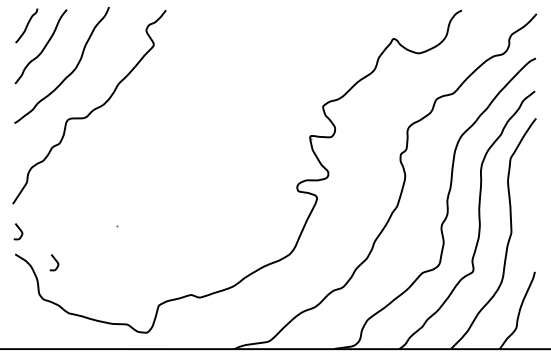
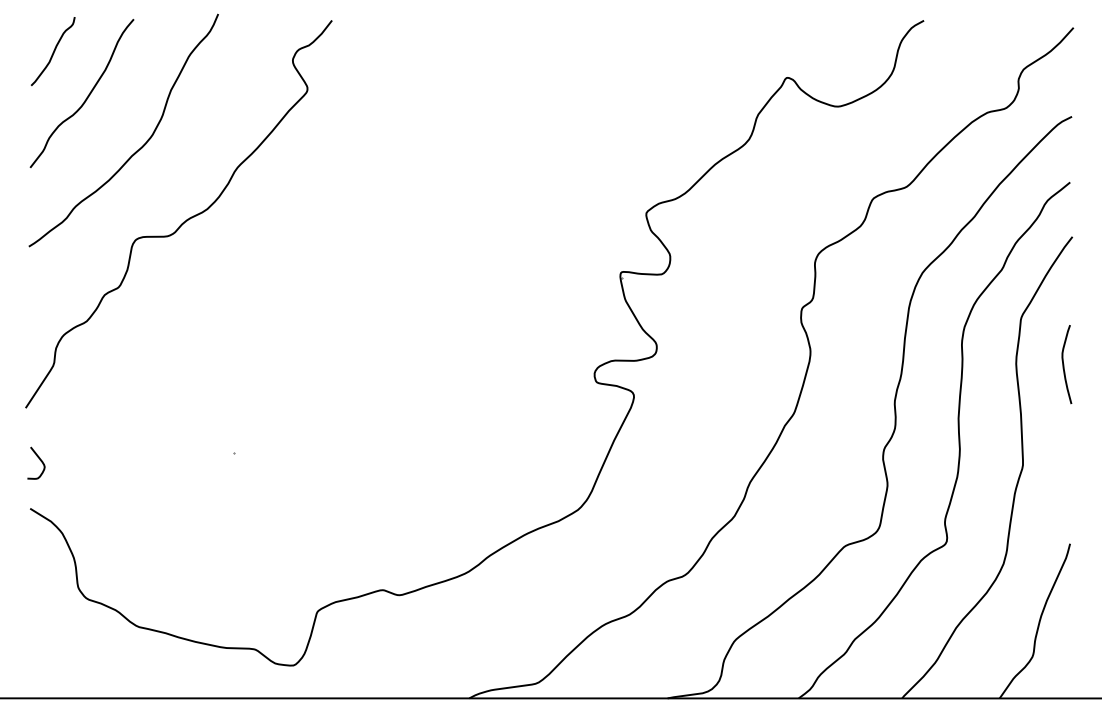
curve: (532, 181) -> (1065, 363), added
curve: (55, 261) -> (110, 523), removed

